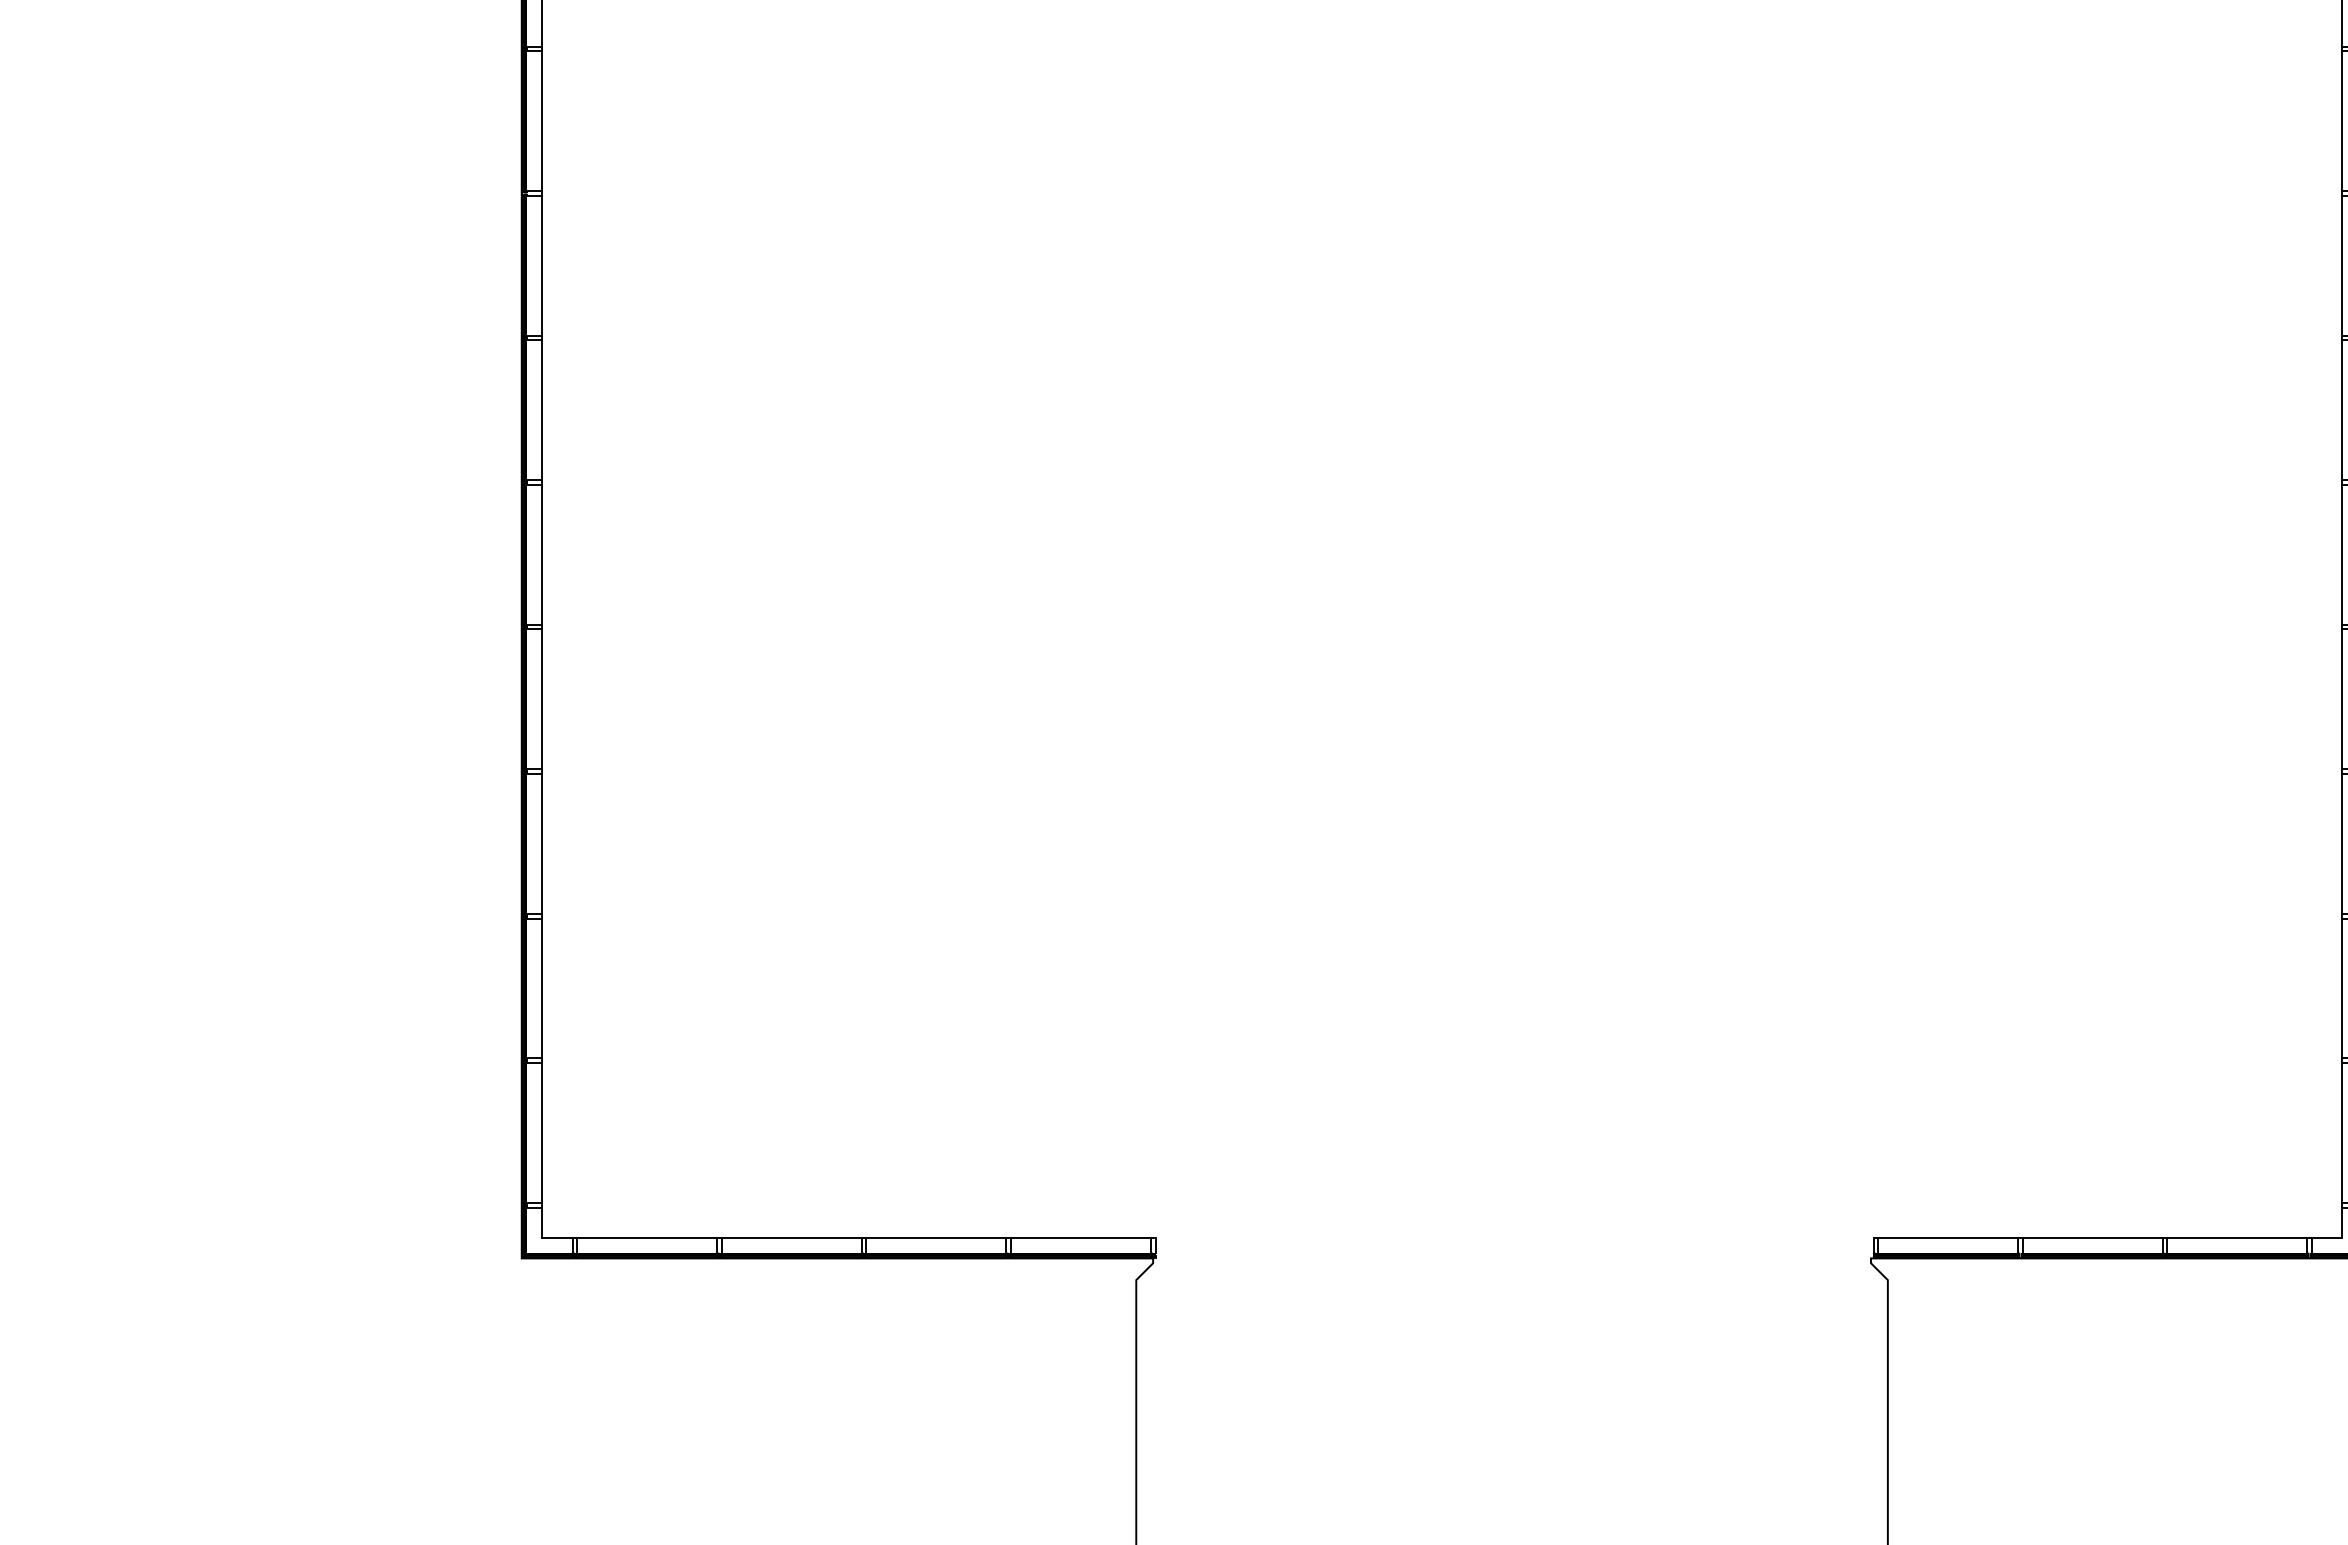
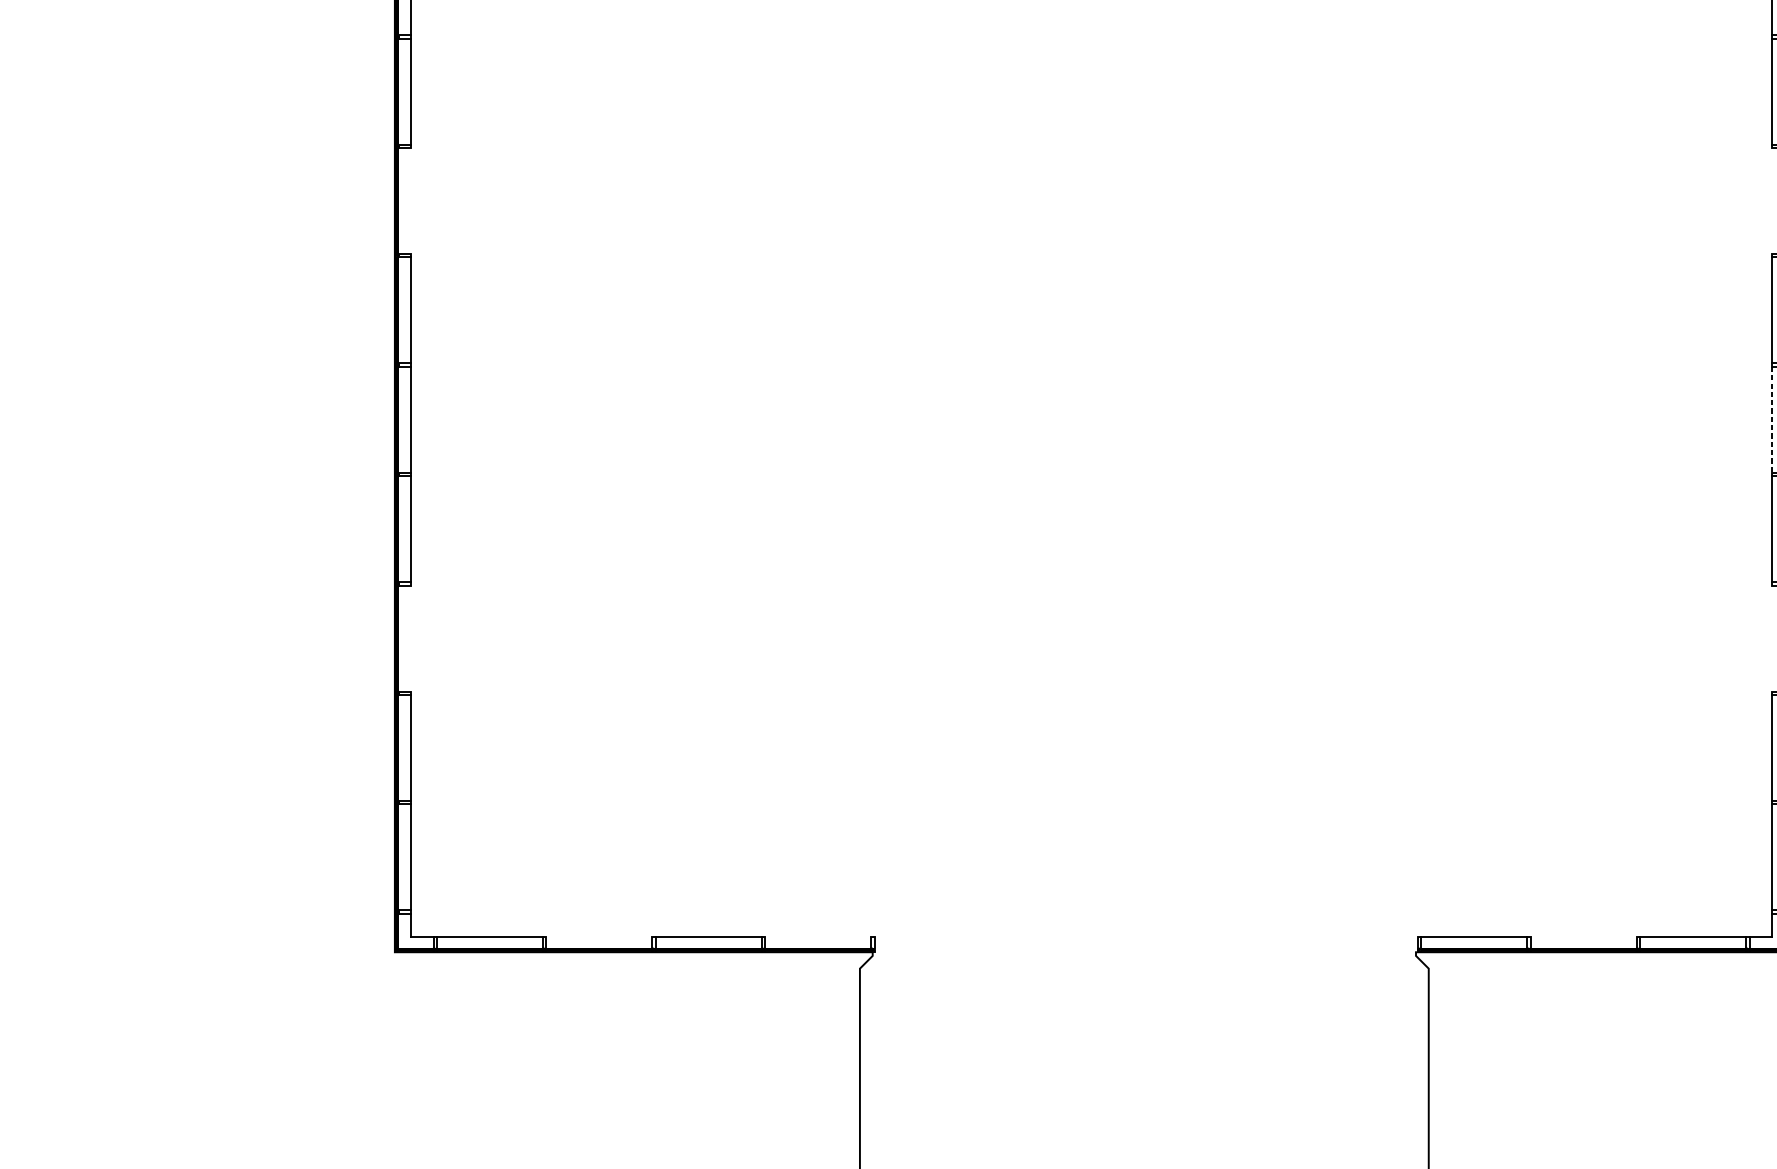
line: (542, 265) -> (410, 200), removed
line: (2341, 265) -> (1772, 200), removed
line: (2341, 554) -> (1772, 419), solid -> dashed
line: (542, 843) -> (410, 638), removed
line: (2341, 843) -> (1772, 638), removed
line: (791, 1237) -> (599, 936), removed
line: (1080, 1237) -> (817, 936), removed
line: (2092, 1237) -> (1583, 936), removed

